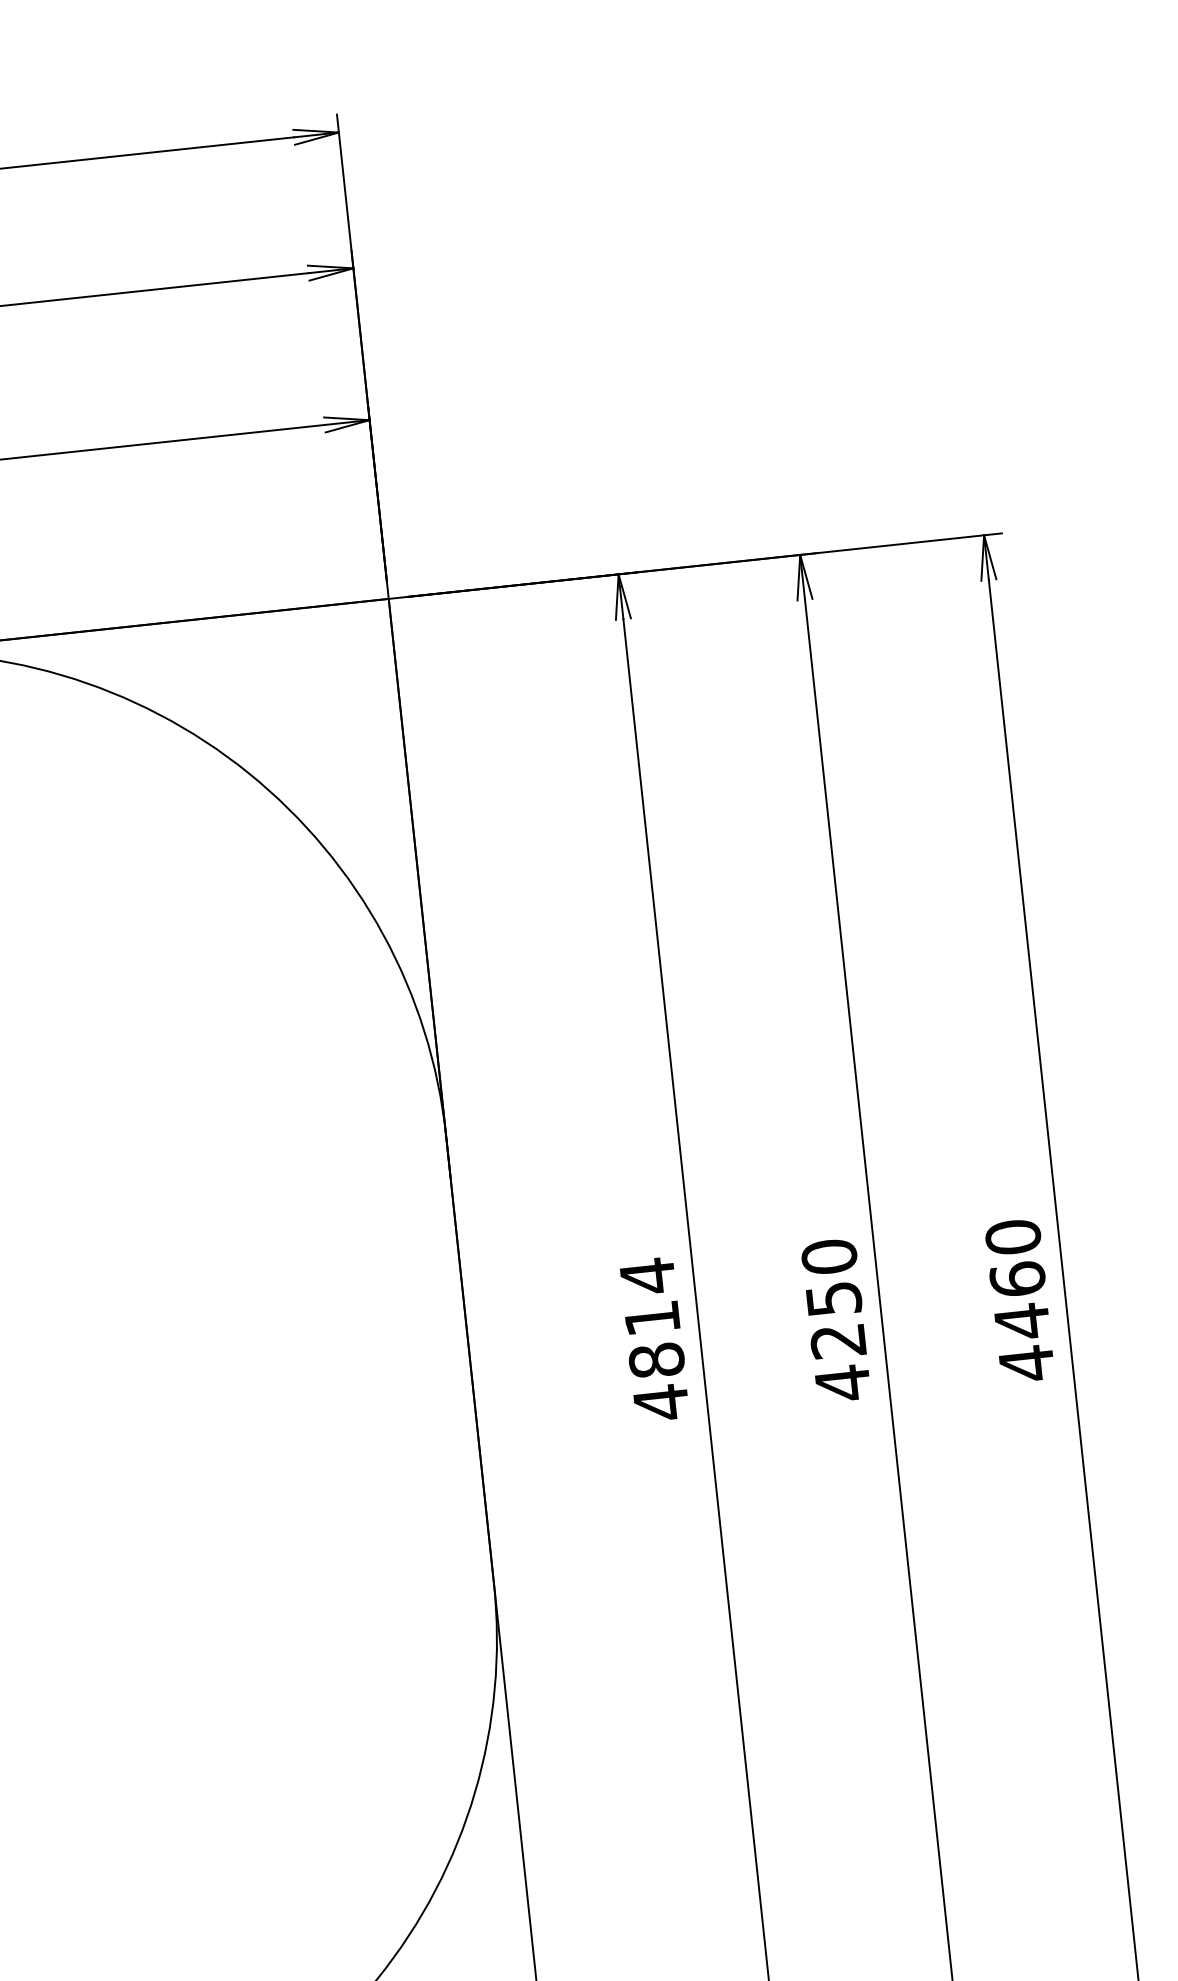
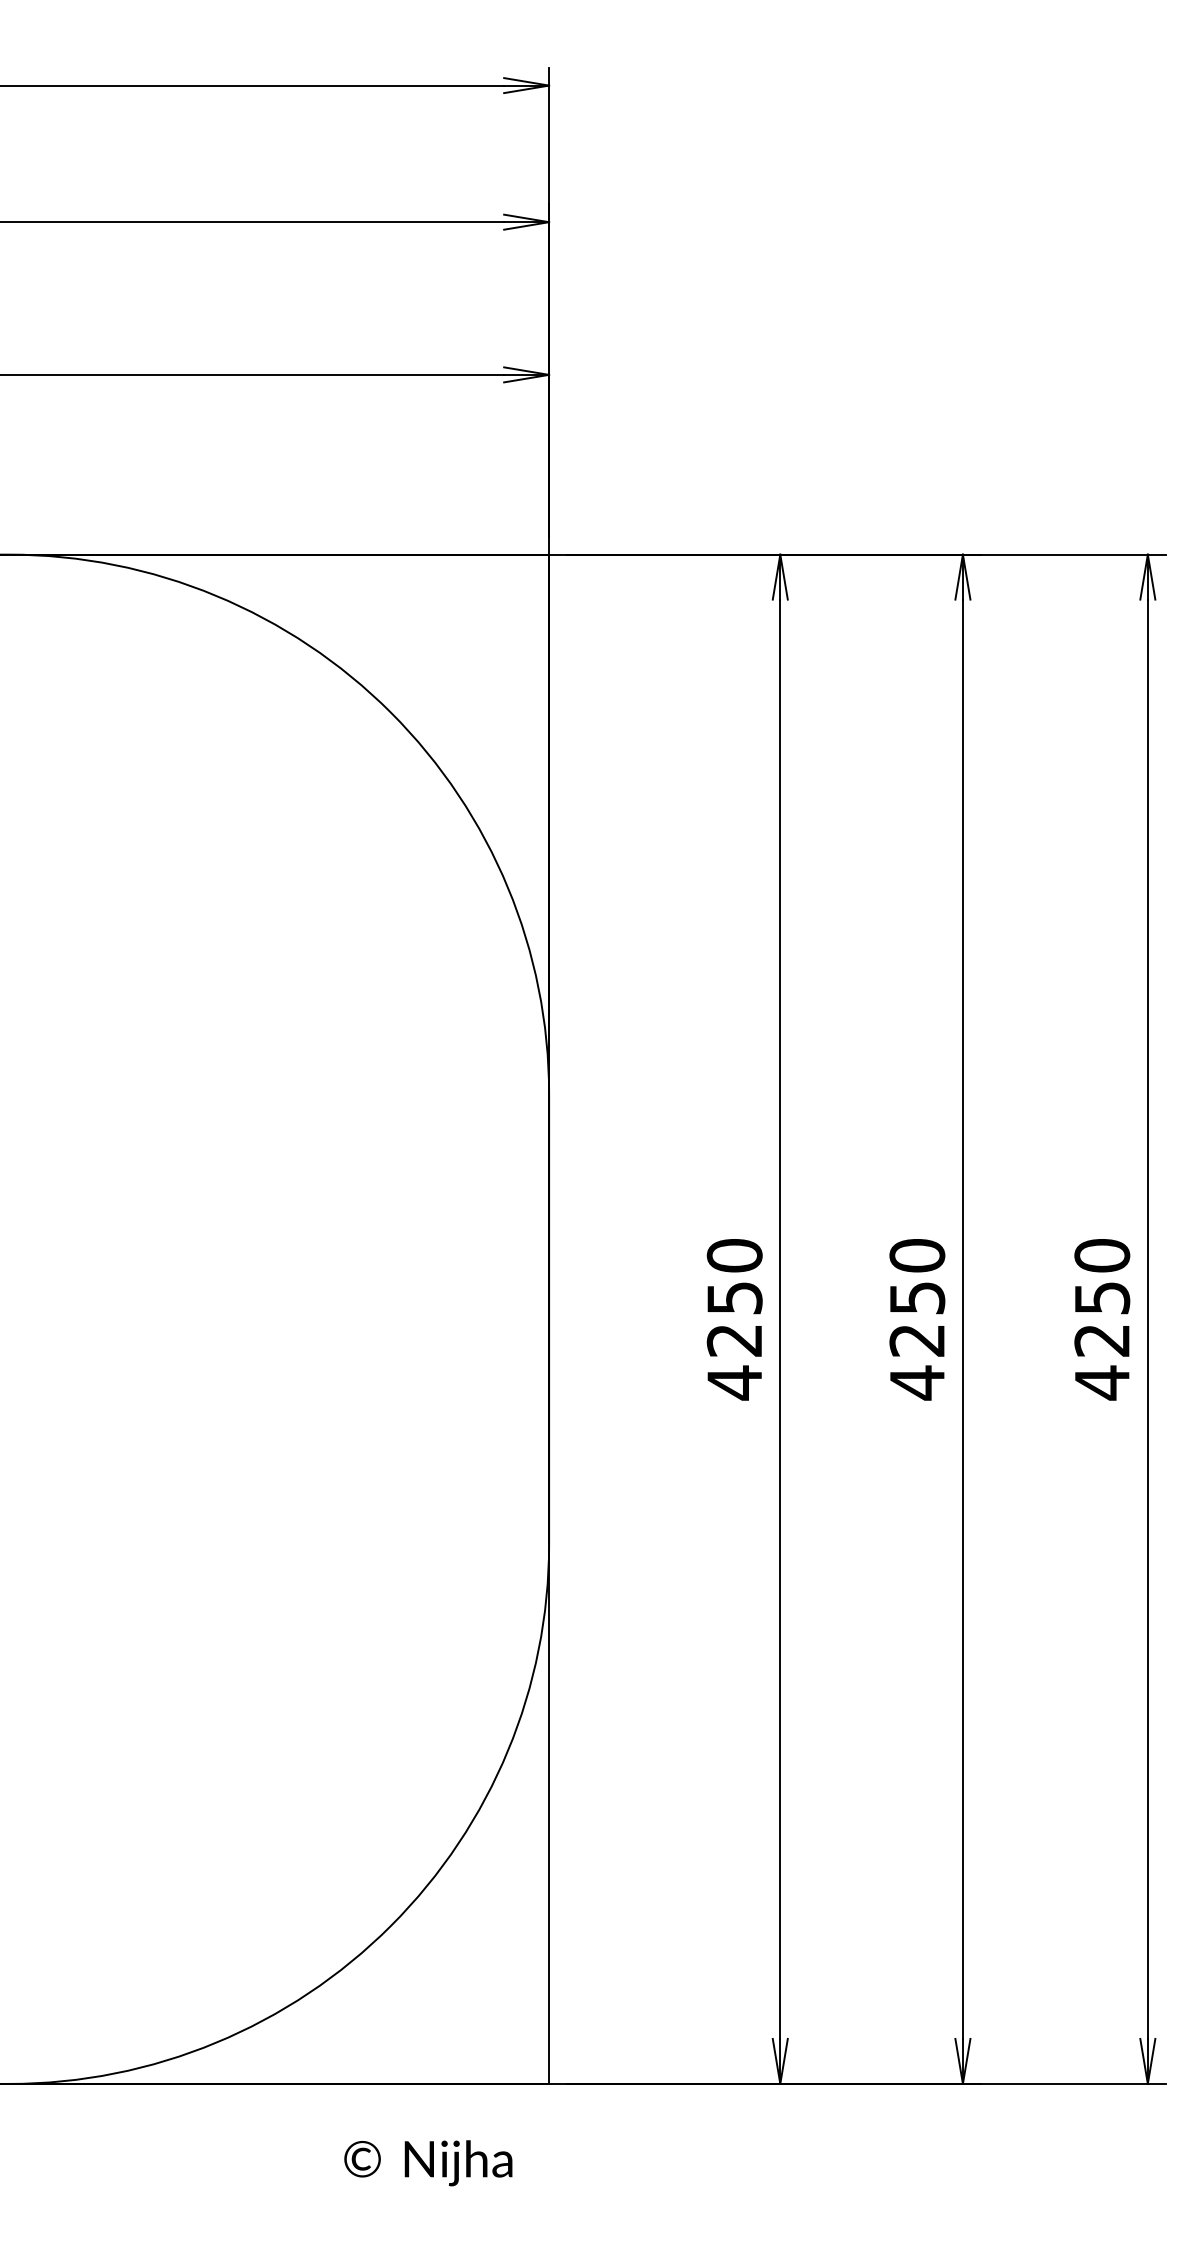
text: (1020, 1300) -> (1102, 1319), 4460 -> 4250
text: (652, 1317) -> (734, 1297), 4814 -> 4250

